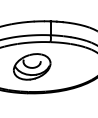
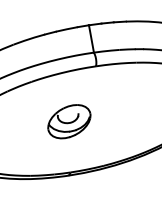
part: (32, 66) -> (69, 120), size x0.6

